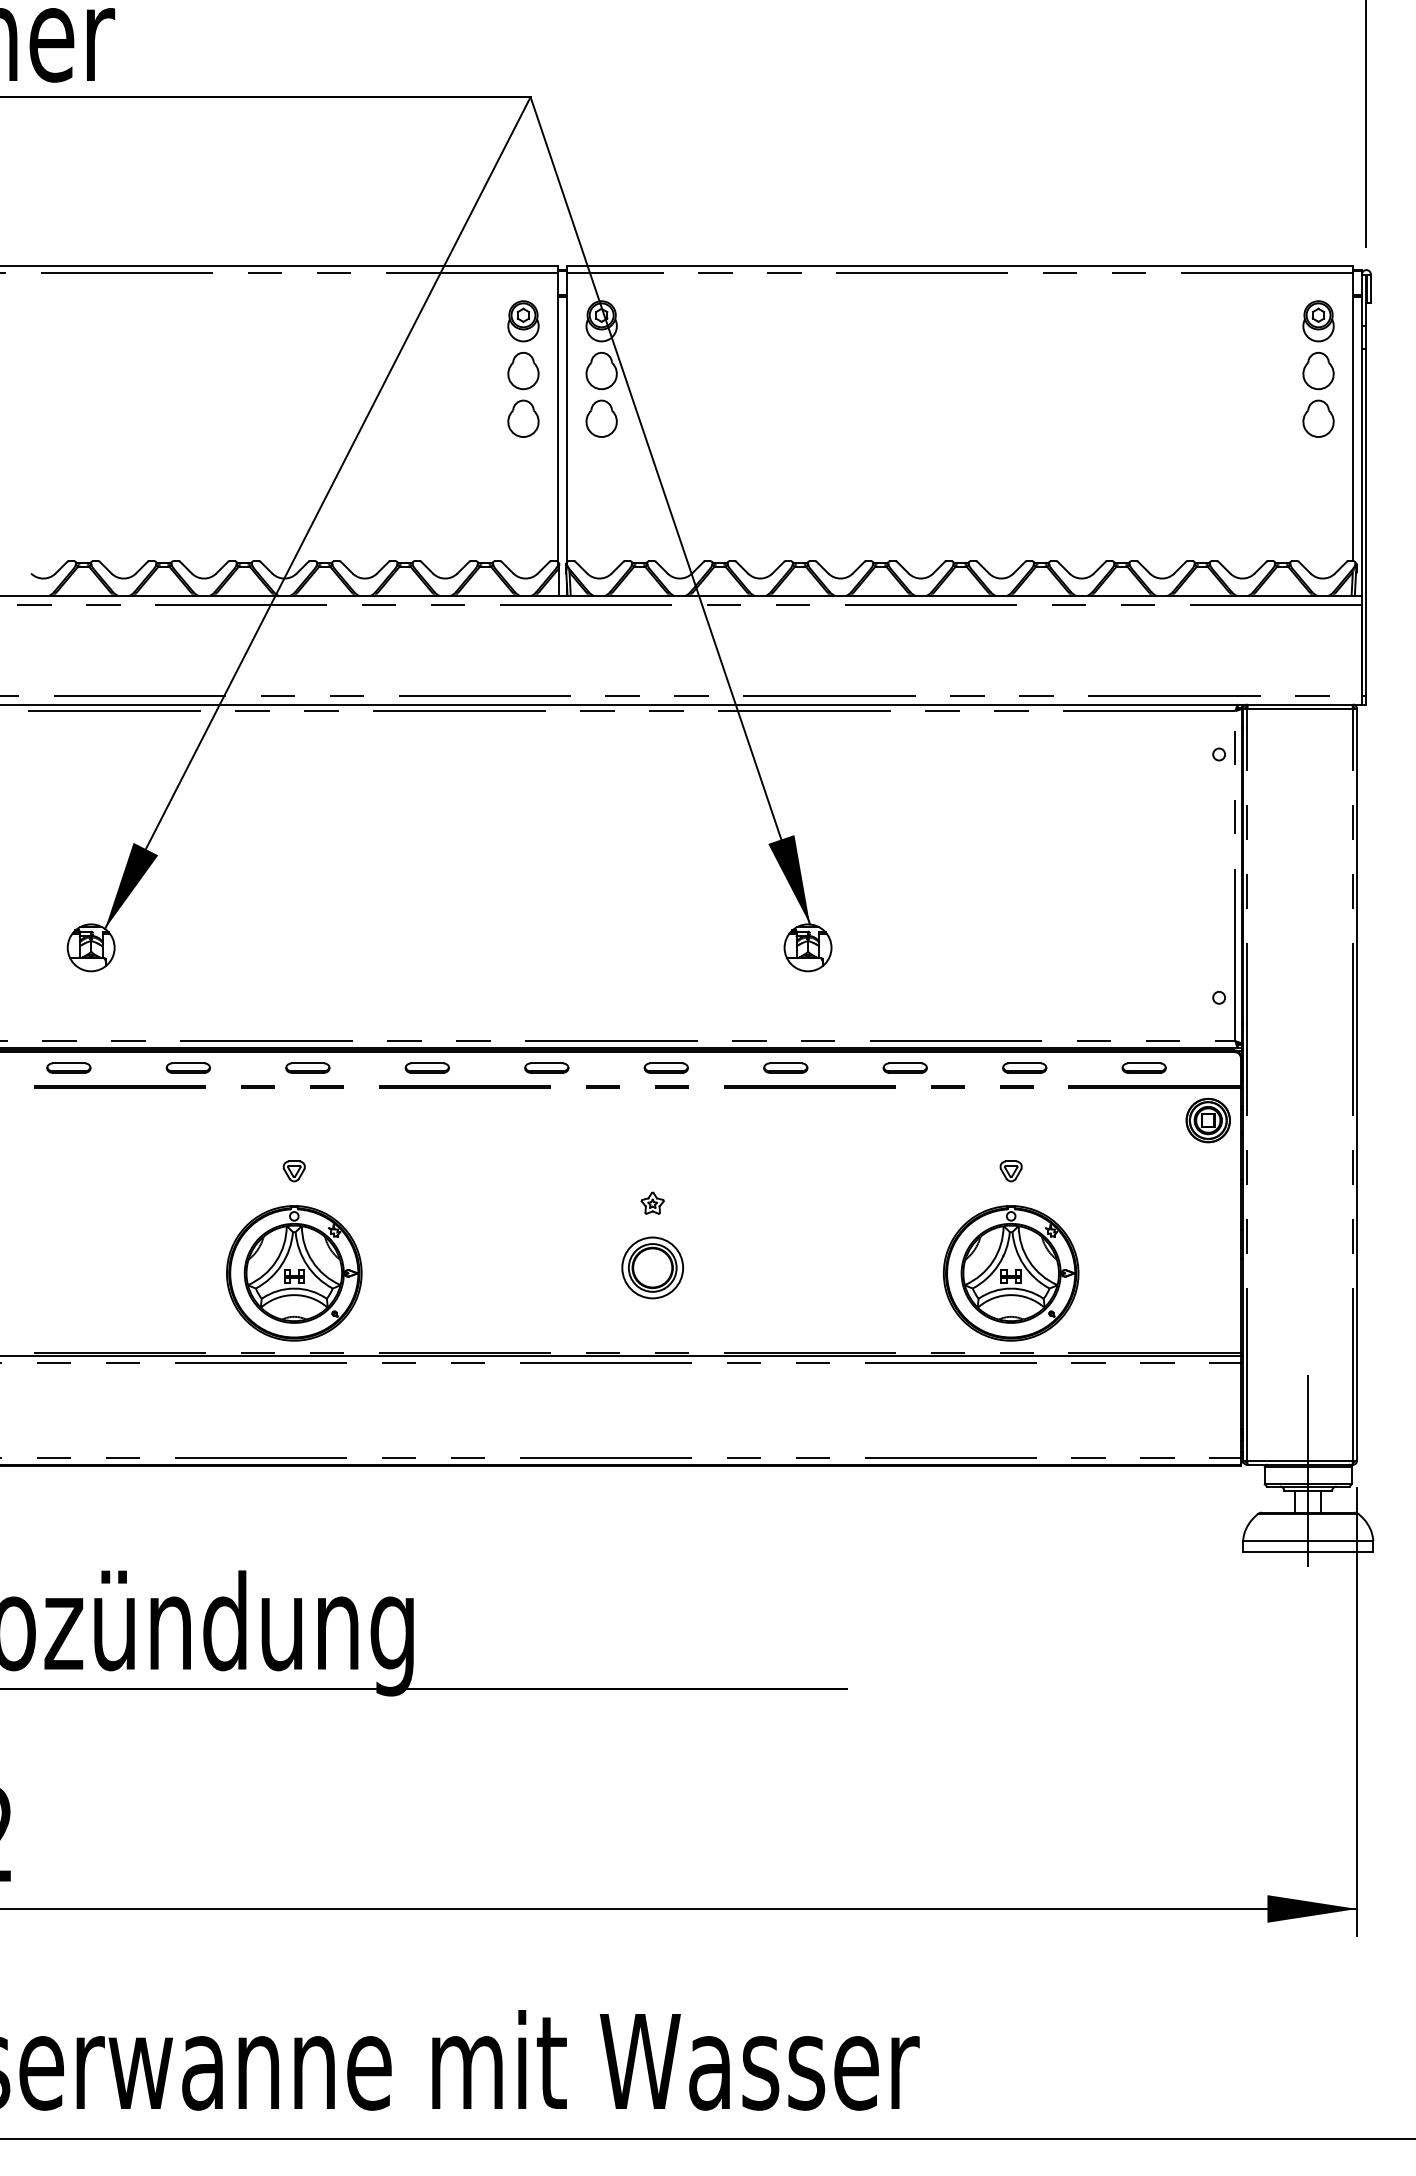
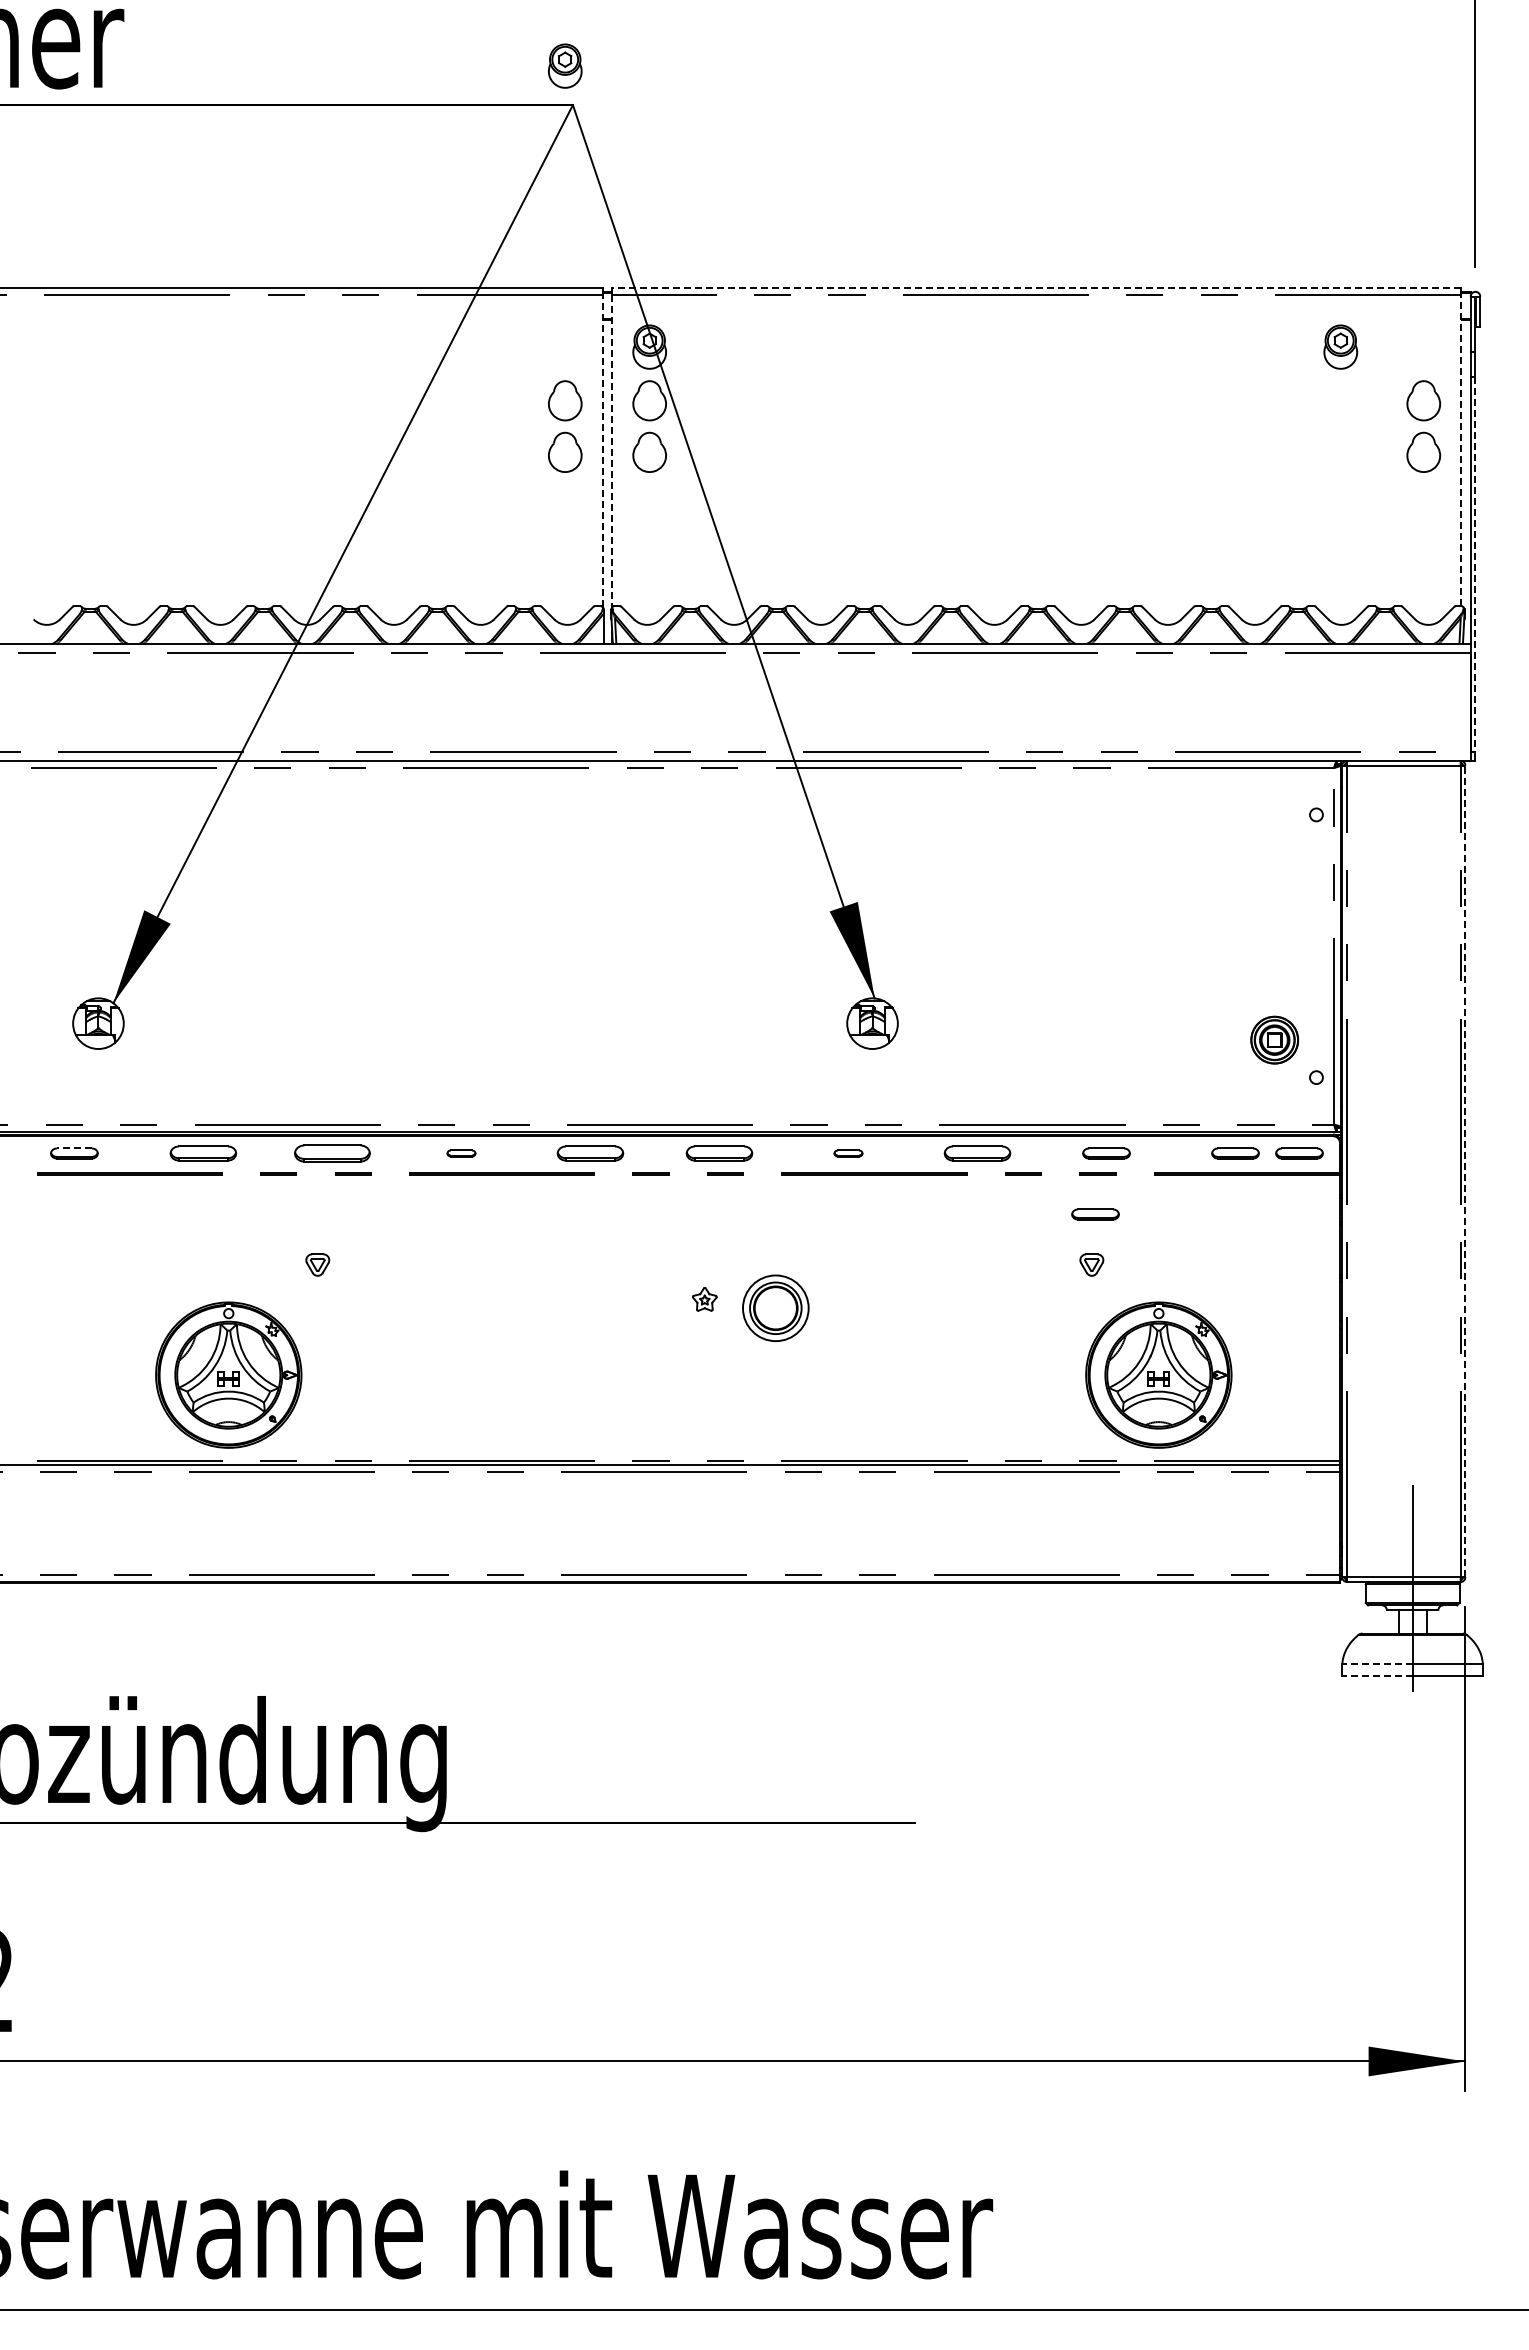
line: (959, 266) -> (1036, 287), solid -> dashed
part: (523, 320) -> (565, 65), moved
part: (1318, 320) -> (1340, 346), moved
line: (557, 417) -> (602, 450), solid -> dashed
line: (567, 417) -> (612, 451), solid -> dashed
line: (1353, 417) -> (1461, 450), solid -> dashed
line: (1366, 522) -> (1475, 564), solid -> dashed
line: (68, 1063) -> (74, 1148), solid -> dashed
part: (188, 1068) -> (203, 1153), size x1.4
part: (307, 1068) -> (332, 1153), size x1.6
part: (427, 1068) -> (461, 1153), size x0.6
part: (546, 1068) -> (590, 1153), size x1.4
part: (666, 1068) -> (719, 1153), size x1.4
part: (785, 1068) -> (848, 1153), size x0.6
part: (905, 1068) -> (977, 1153), size x1.4
part: (1203, 1068) -> (1299, 1153), added
line: (1357, 1084) -> (1465, 1171), solid -> dashed
part: (1208, 1119) -> (1274, 1039), moved
part: (1014, 1124) -> (1095, 1214), added
part: (652, 1267) -> (775, 1307), moved
part: (294, 1272) -> (228, 1374), moved
part: (1010, 1272) -> (1158, 1374), moved
line: (1274, 1541) -> (1376, 1664), solid -> dashed
line: (1274, 1551) -> (1376, 1675), solid -> dashed

